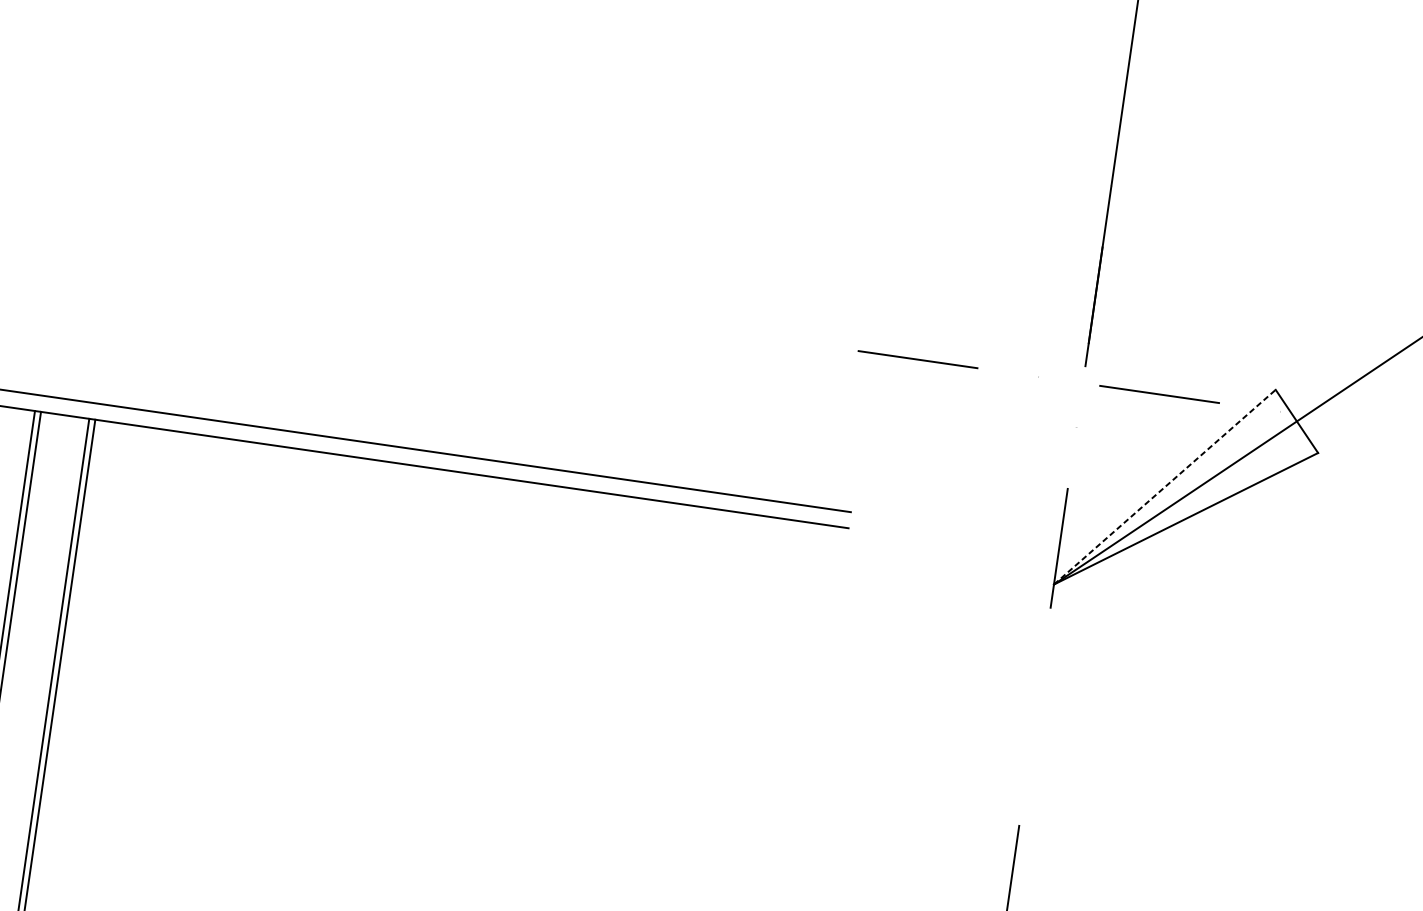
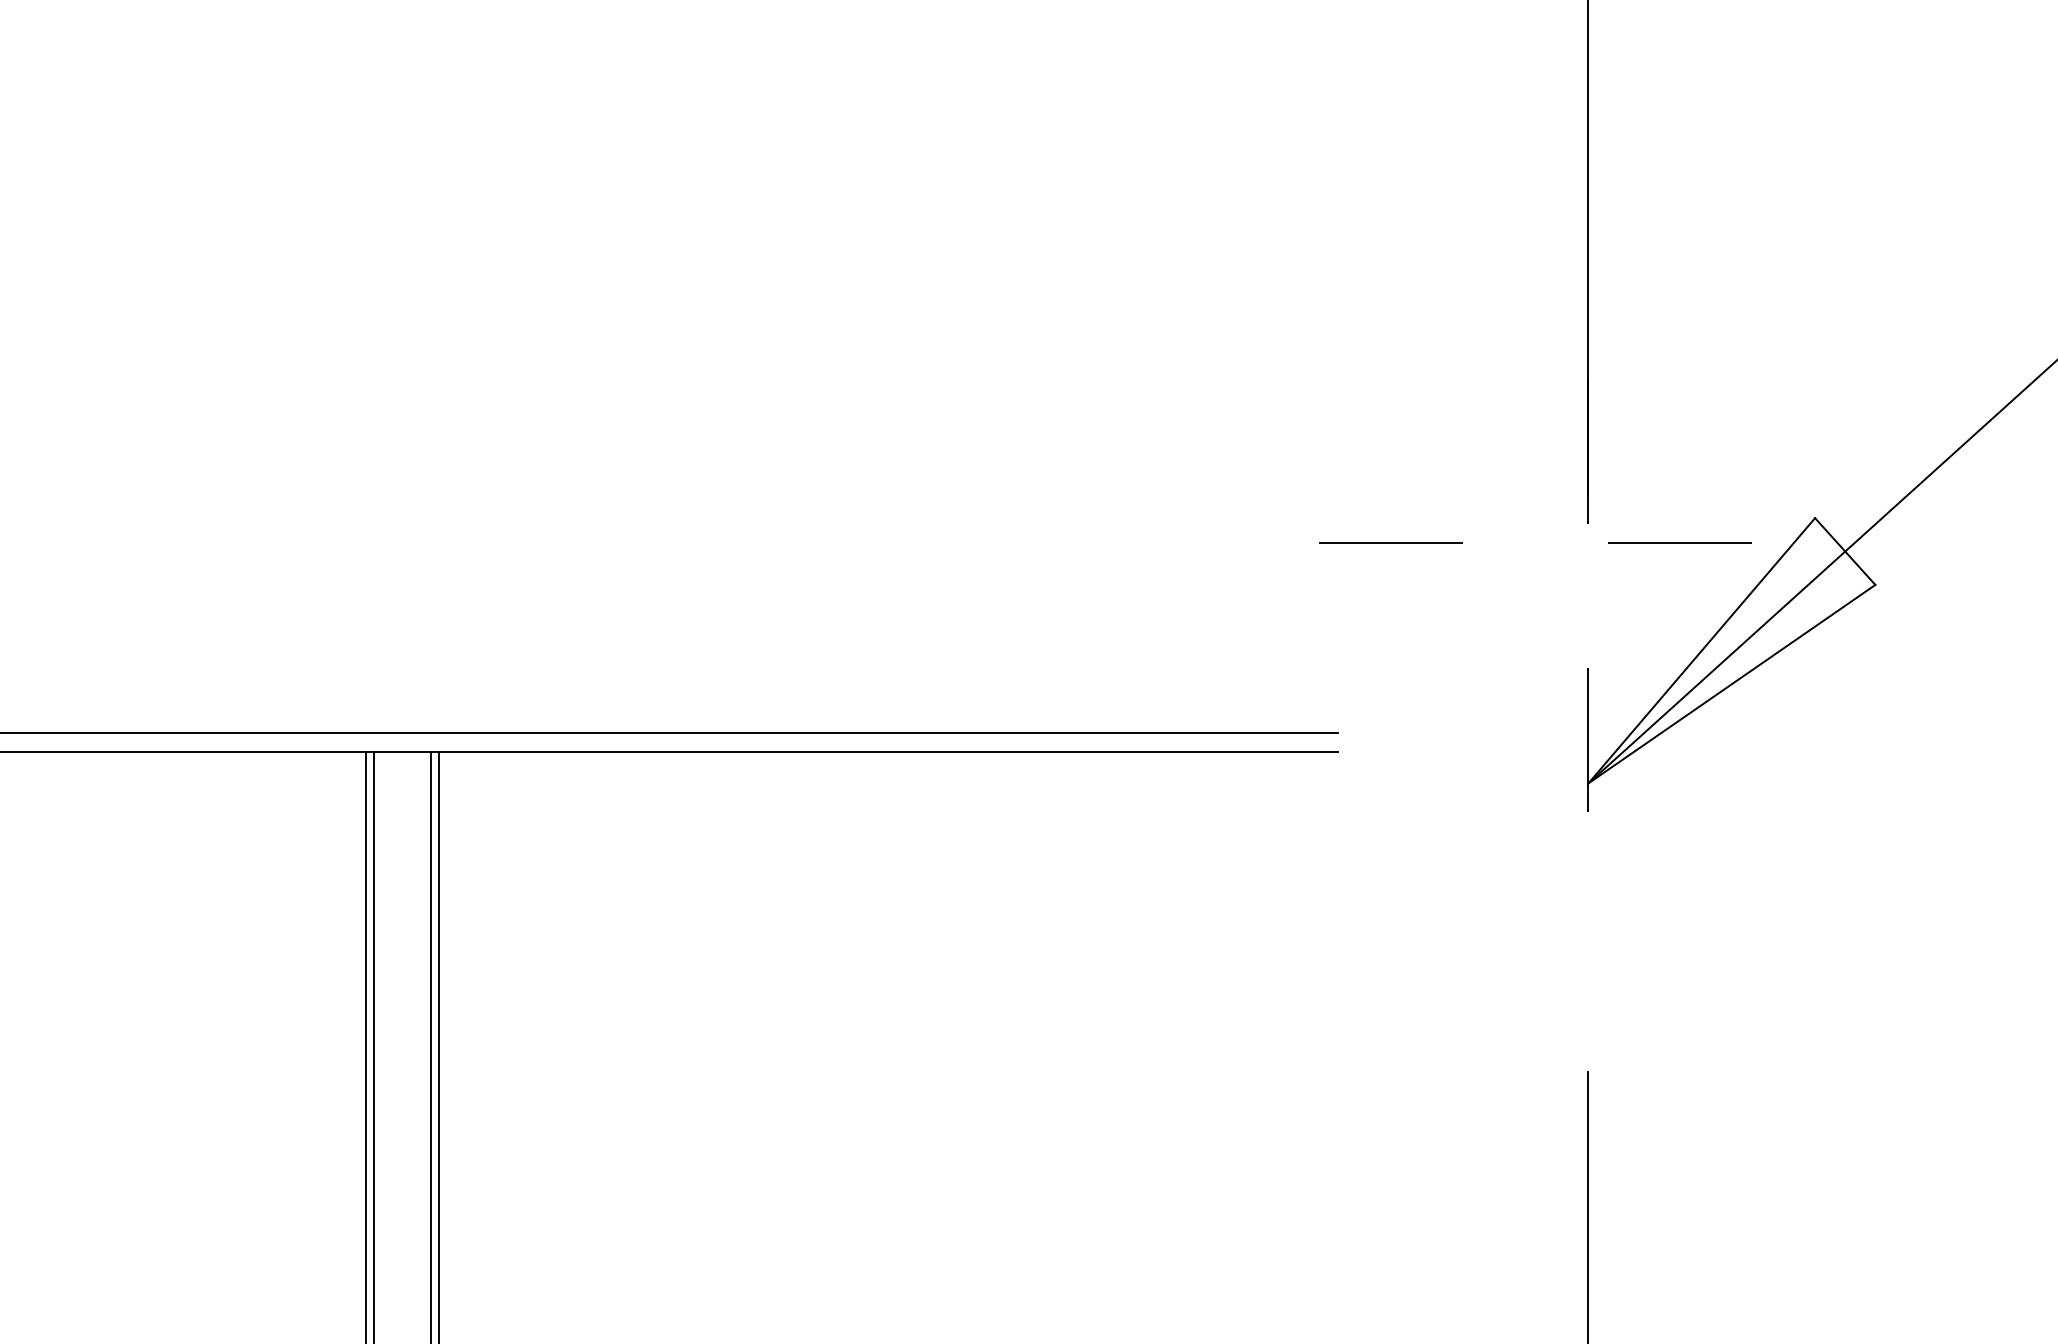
line: (1165, 487) -> (1702, 650), dashed -> solid

